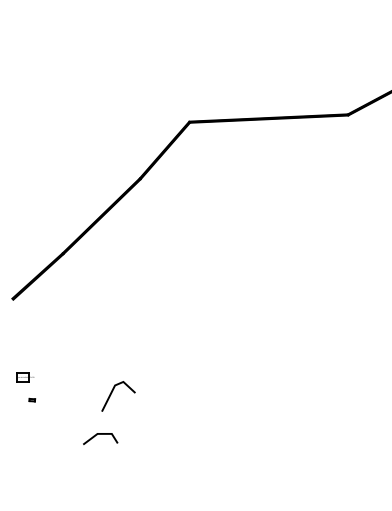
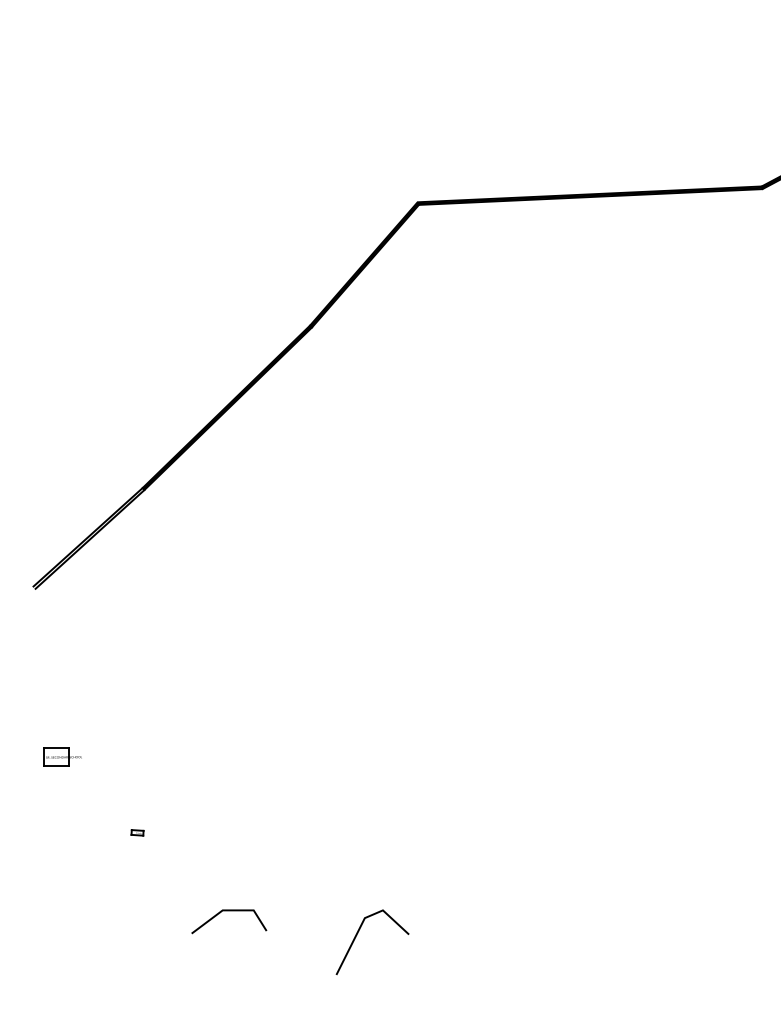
line: (112, 393) -> (359, 935), moved
part: (32, 399) -> (137, 831), moved
line: (100, 434) -> (229, 911), moved

